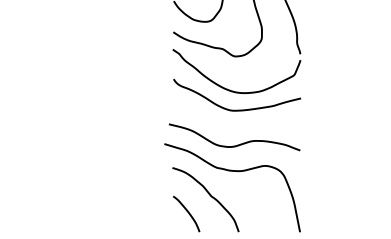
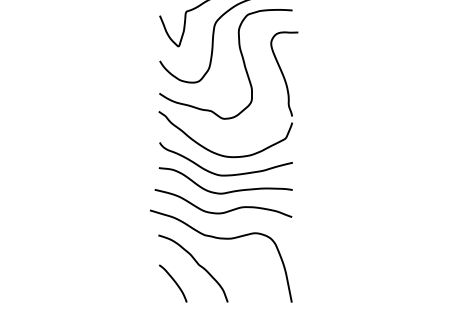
curve: (238, 125) -> (227, 191), added

